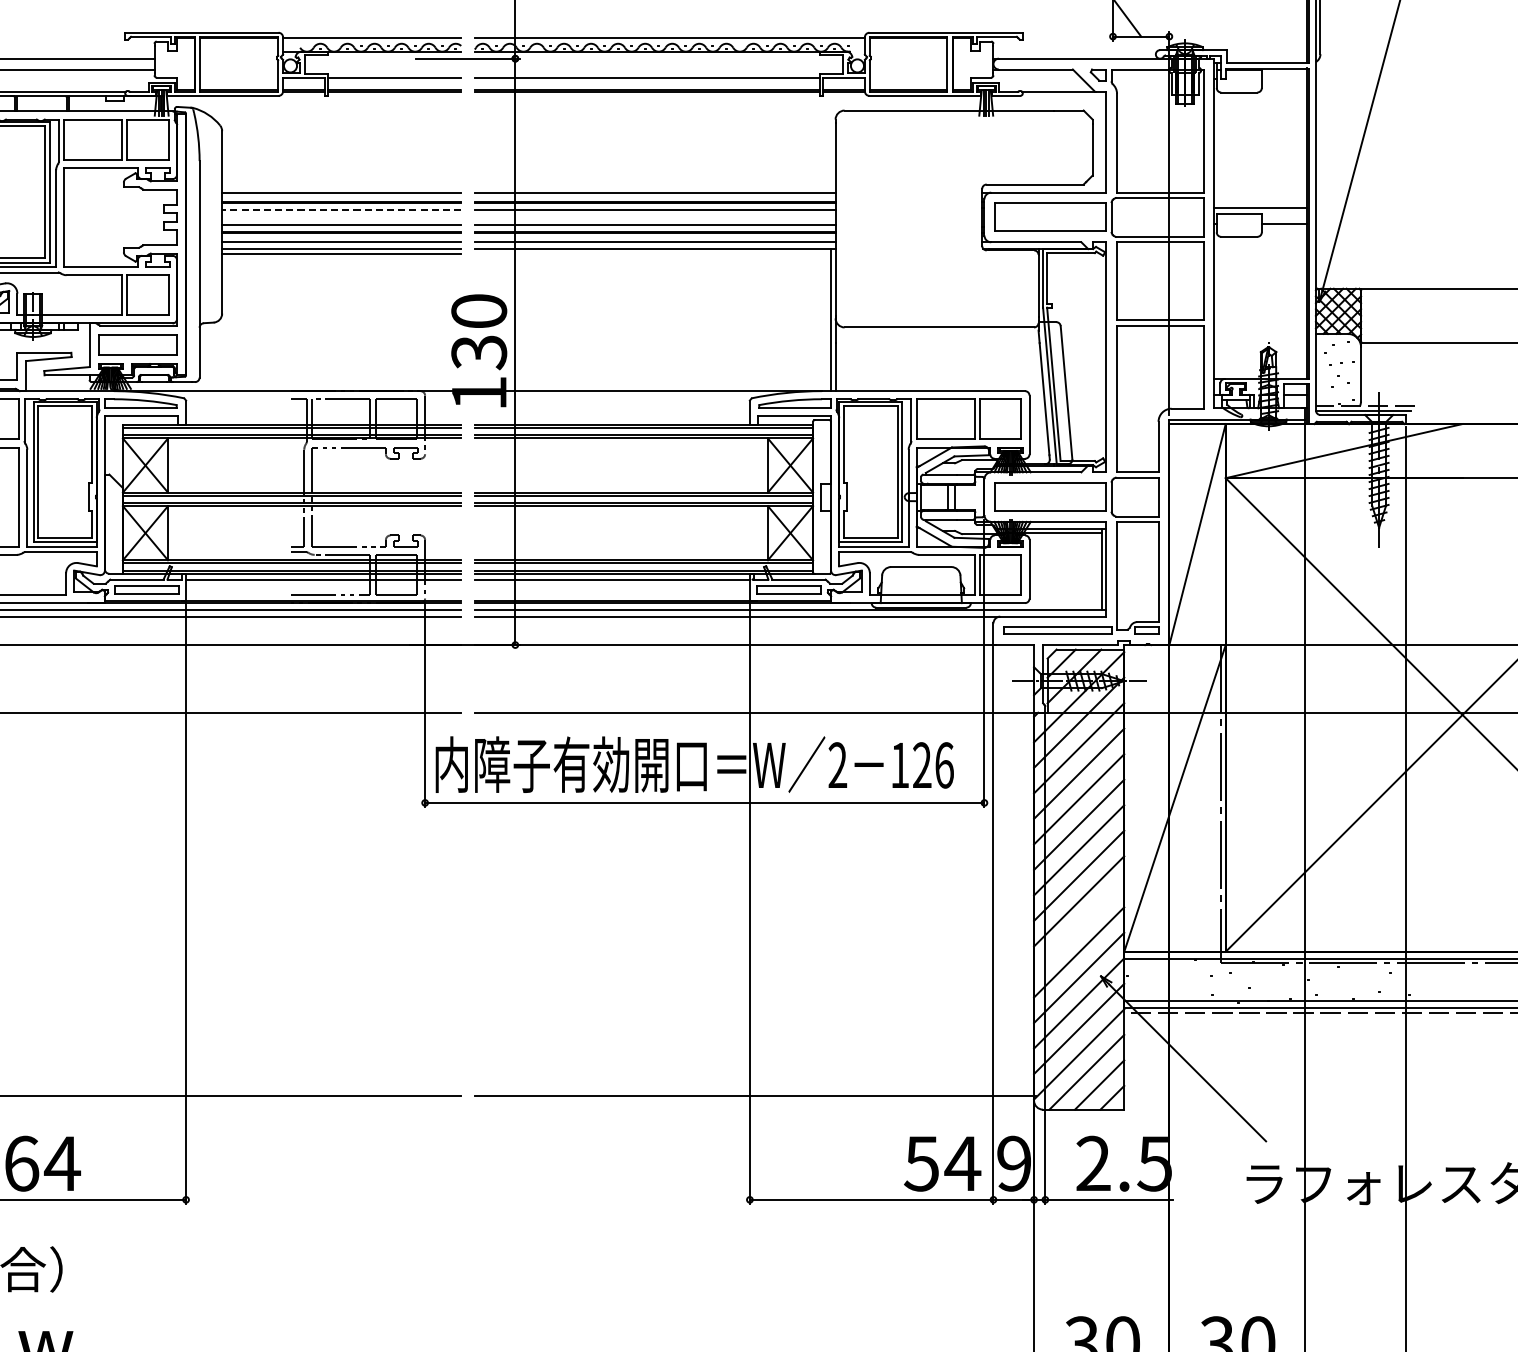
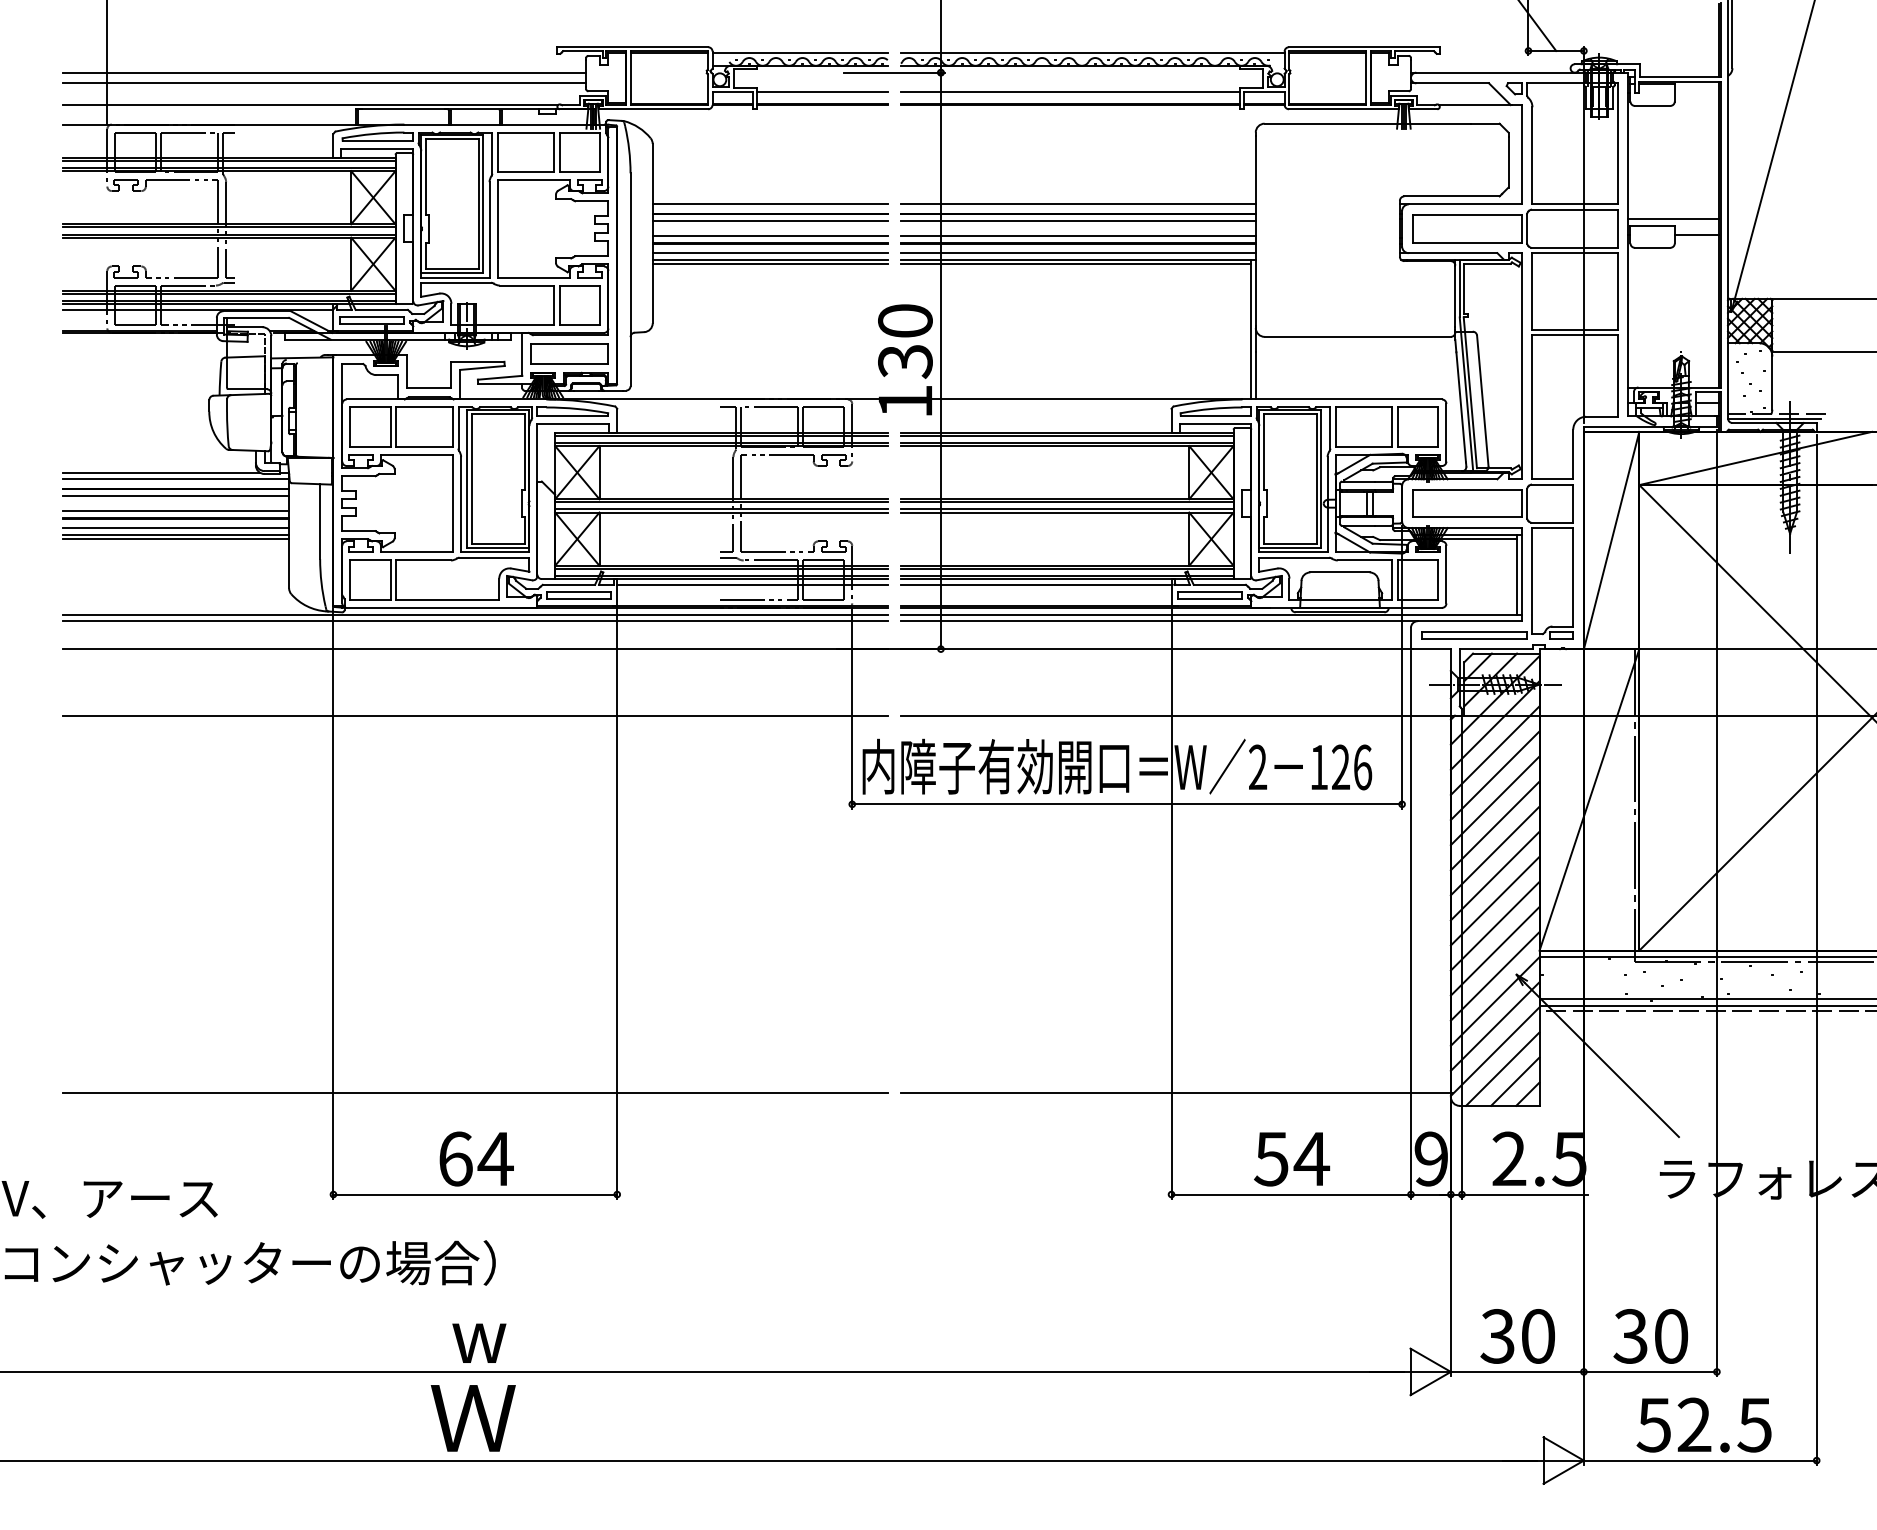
line: (341, 210) -> (770, 221), dashed -> solid
line: (653, 253) -> (1076, 264), added
line: (1078, 926) -> (1494, 925), added
text: (943, 1164) -> (1292, 1159), moved

